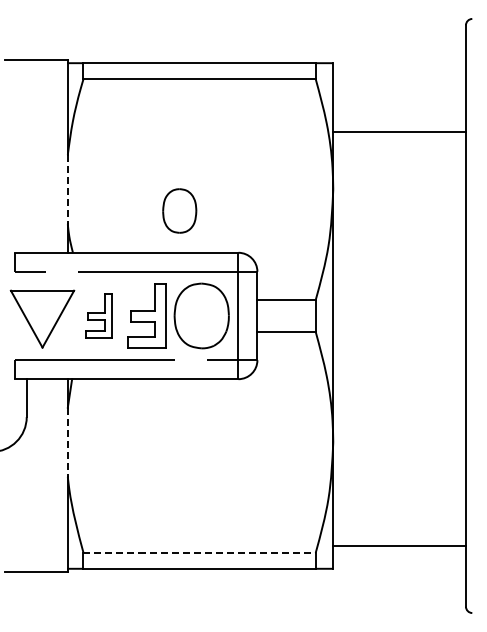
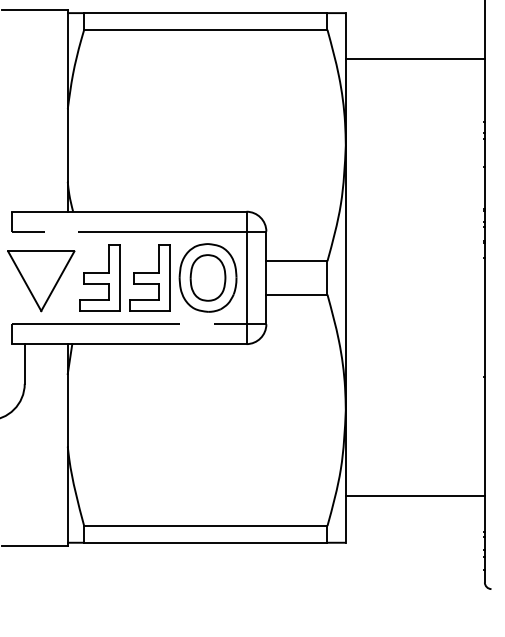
line: (399, 132) -> (415, 59), moved
line: (67, 189) -> (67, 145), dashed -> solid
part: (179, 210) -> (207, 277), moved
part: (98, 315) -> (99, 277), size x1.43
line: (67, 442) -> (67, 410), dashed -> solid
line: (399, 545) -> (415, 496), moved
line: (200, 552) -> (206, 525), dashed -> solid

